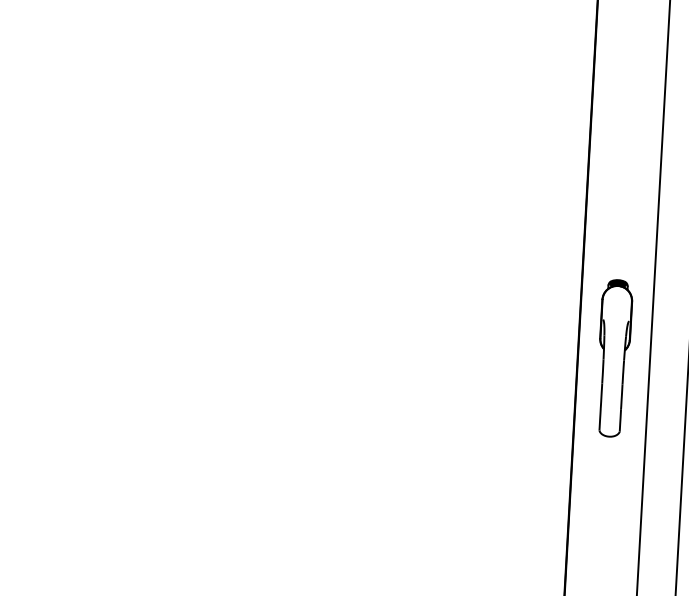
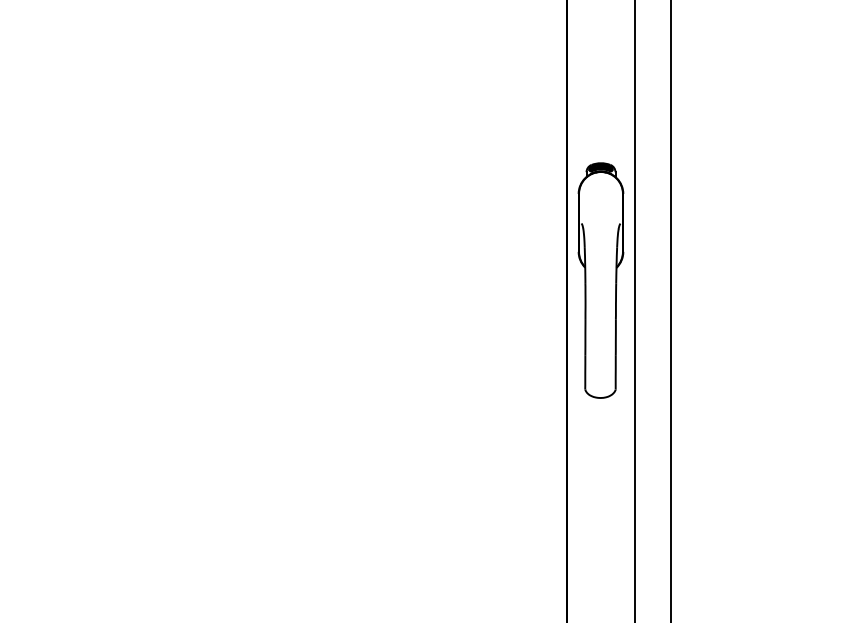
part: (613, 358) -> (600, 280), size x1.6

